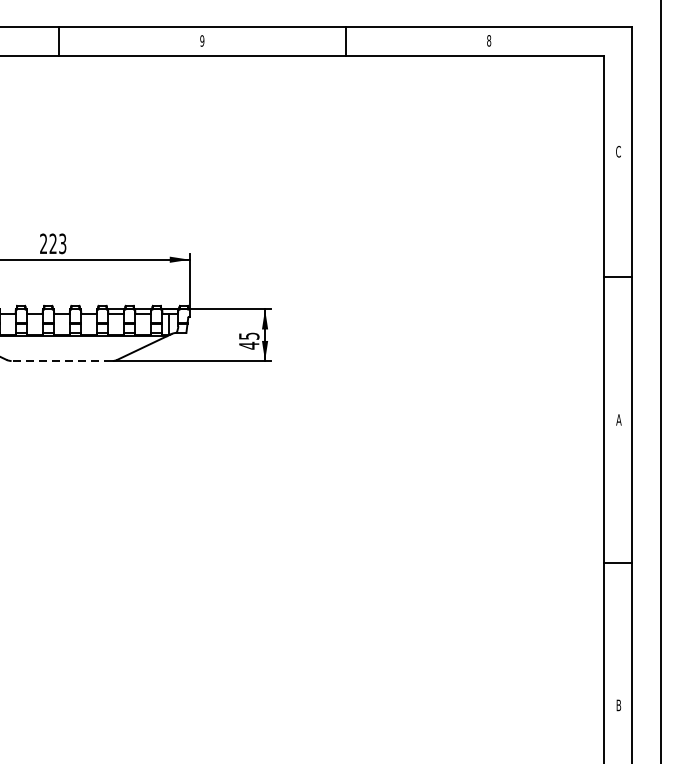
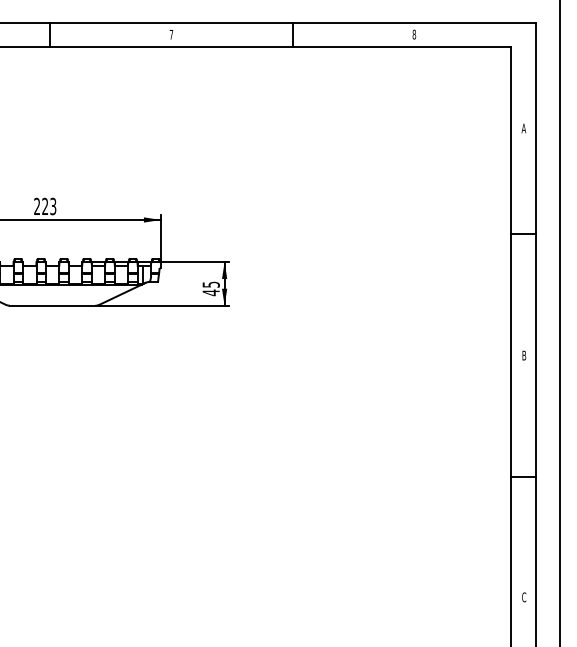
text: (202, 40) -> (171, 34), 9 -> 7
text: (618, 151) -> (523, 128), C -> A
line: (61, 360) -> (52, 305), dashed -> solid
text: (619, 419) -> (524, 355), A -> B
text: (619, 705) -> (524, 597), B -> C

